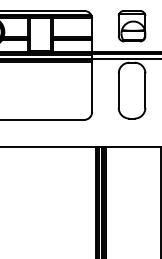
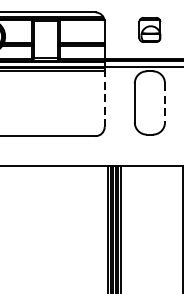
part: (131, 26) -> (149, 30), size x0.7
line: (92, 85) -> (105, 97), solid -> dashed
line: (145, 91) -> (165, 103), solid -> dashed

